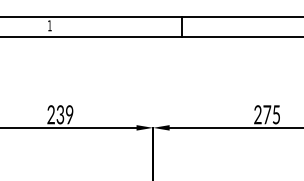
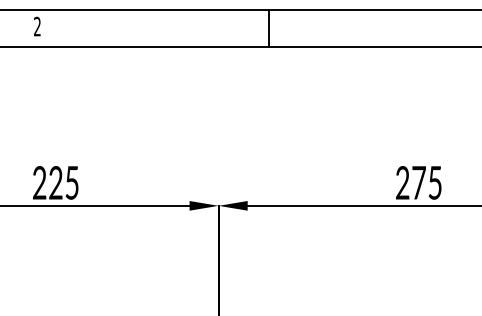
text: (49, 25) -> (36, 26), 1 -> 2
text: (64, 114) -> (63, 182), 239 -> 225

